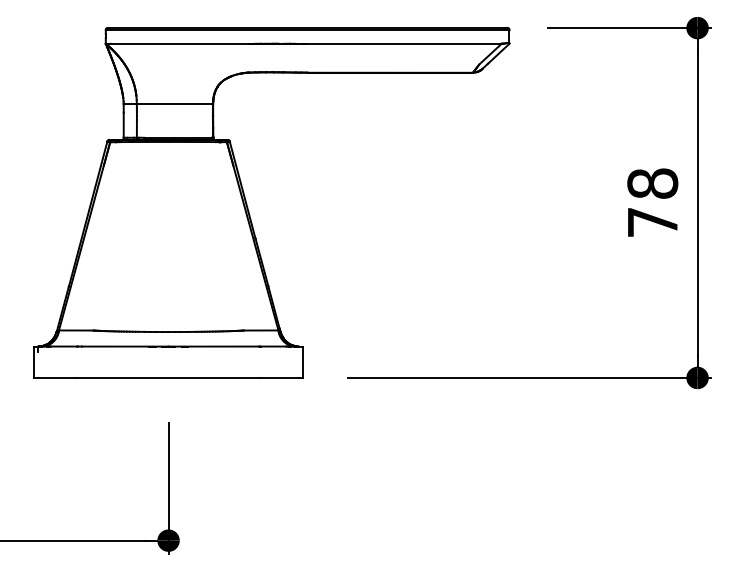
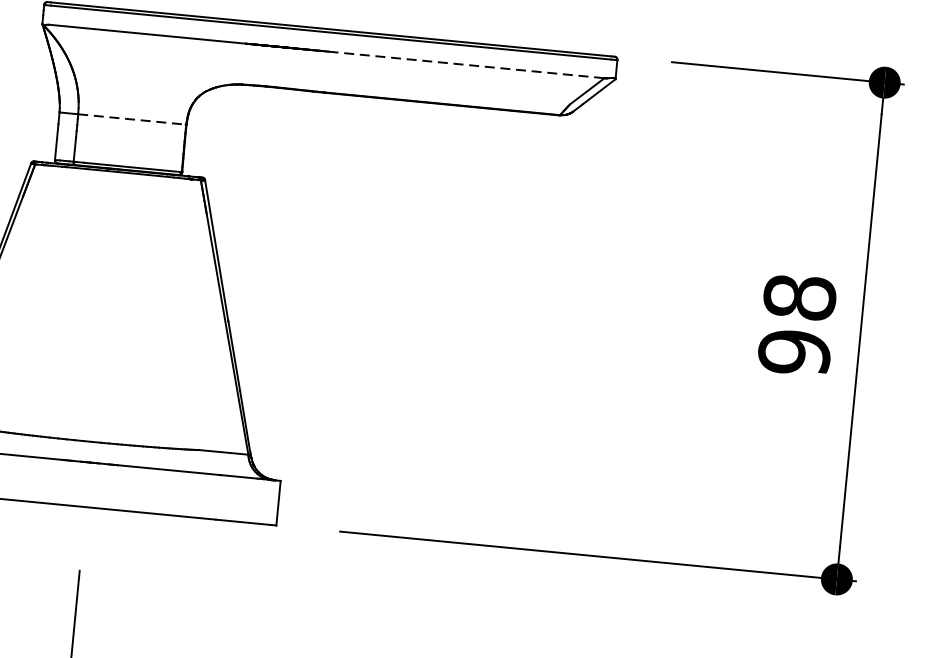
line: (405, 43) -> (467, 64), solid -> dashed
line: (174, 104) -> (131, 119), solid -> dashed
text: (652, 222) -> (794, 352), 78 -> 98

